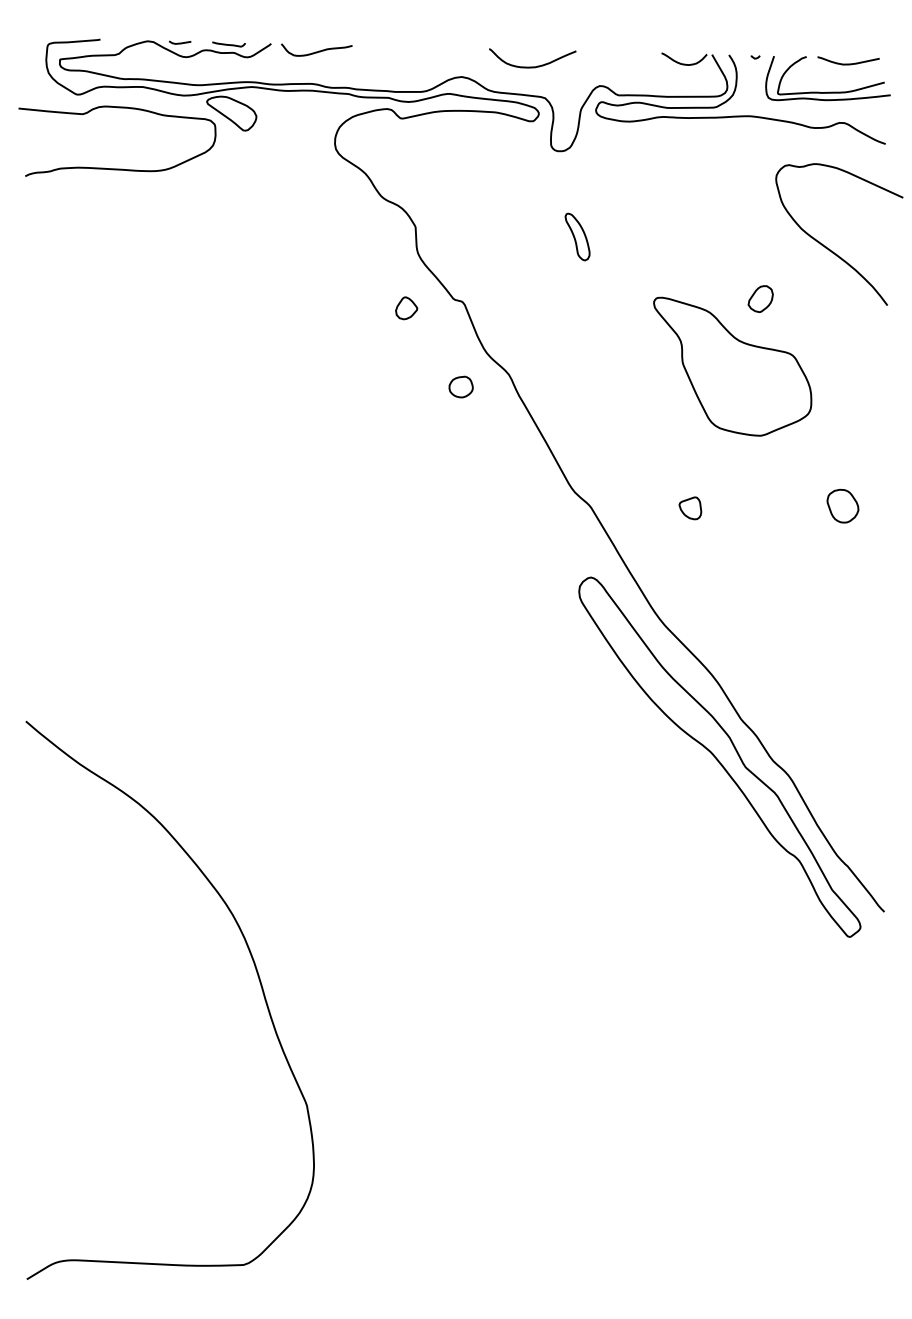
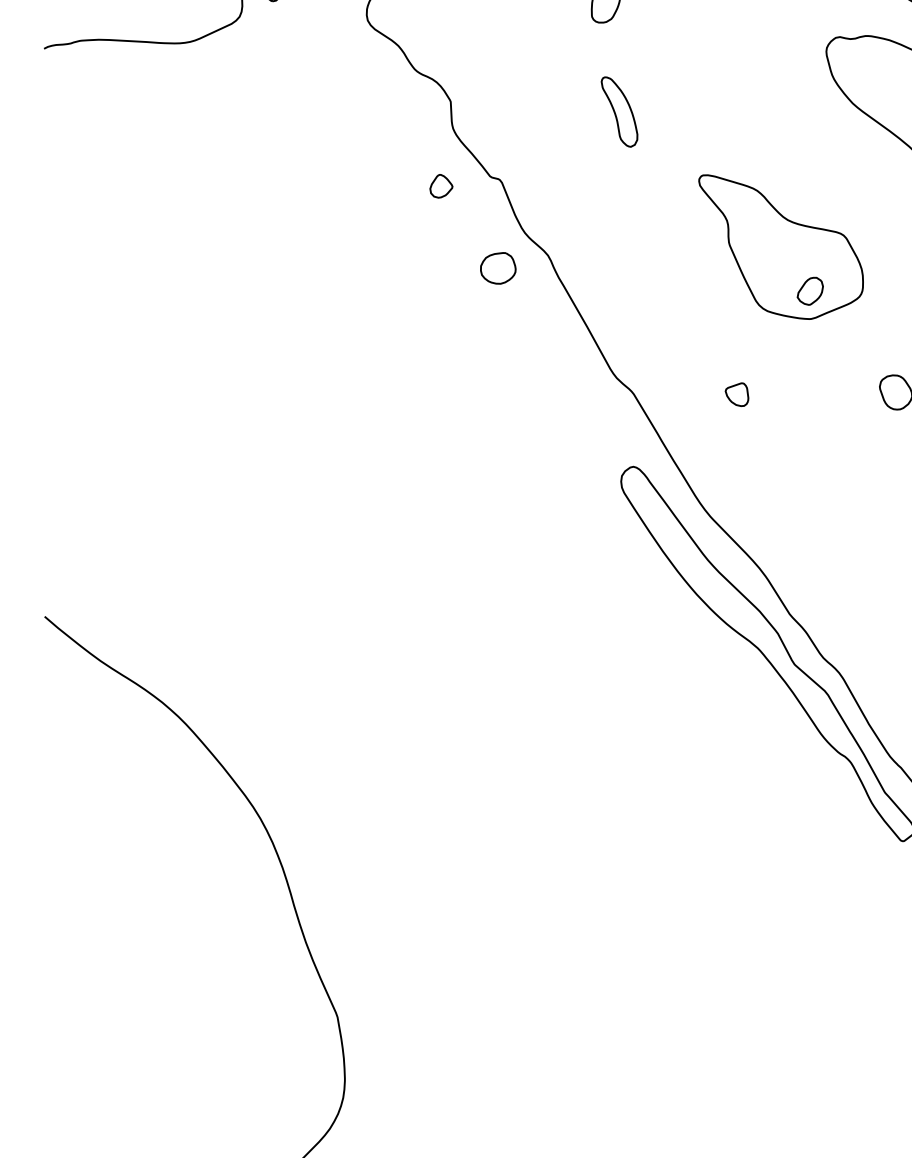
part: (577, 236) -> (619, 111), size x1.43
part: (760, 298) -> (810, 290), moved
part: (460, 386) -> (497, 267), size x1.43

